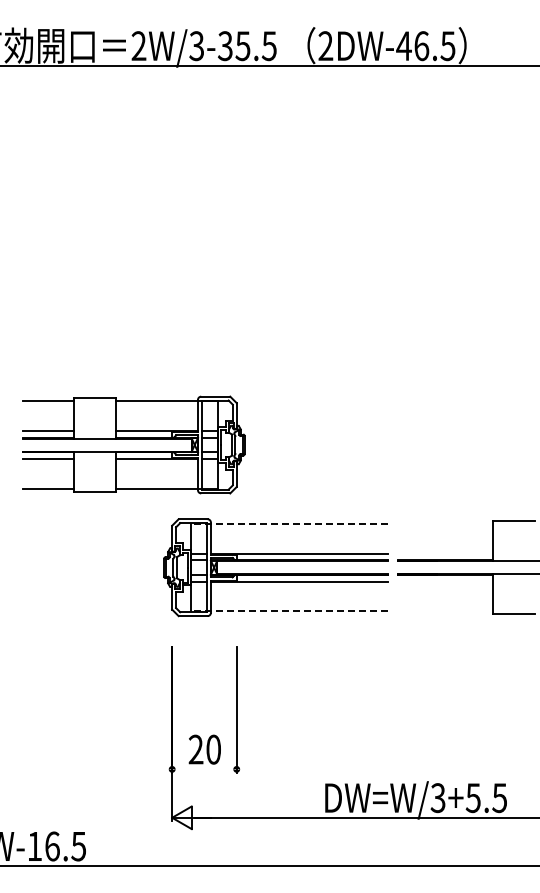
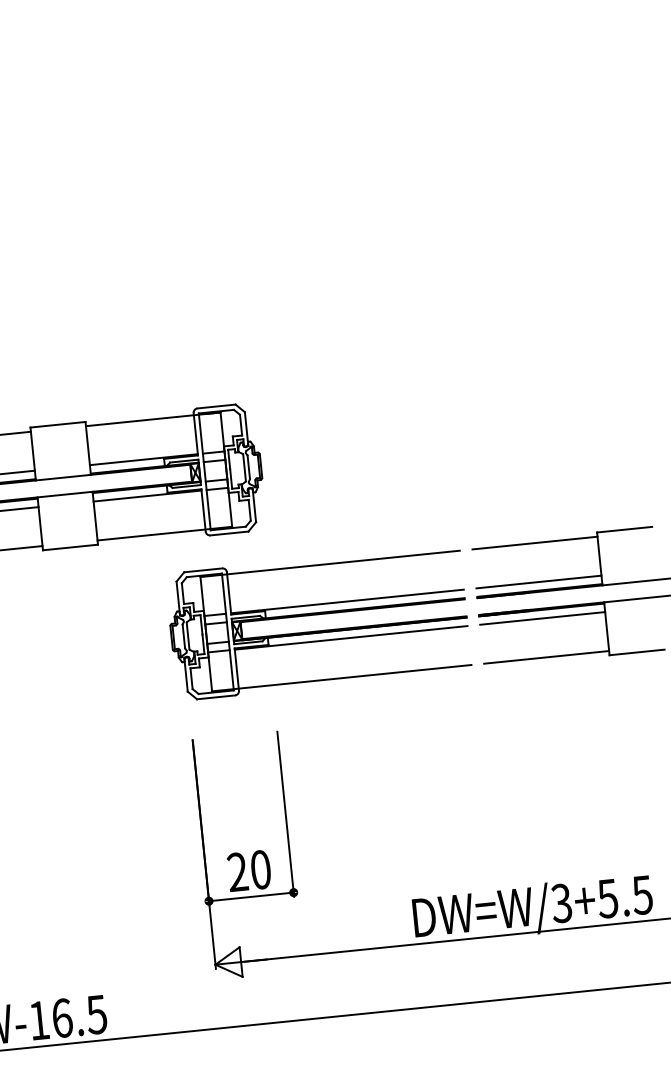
line: (289, 524) -> (330, 564), dashed -> solid
line: (445, 524) -> (534, 543), added
line: (445, 553) -> (538, 581), added
line: (445, 581) -> (542, 618), added
line: (289, 611) -> (341, 678), dashed -> solid
line: (445, 611) -> (546, 657), added
line: (204, 769) -> (251, 897), added

